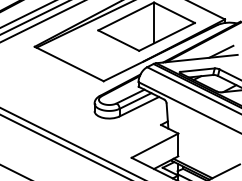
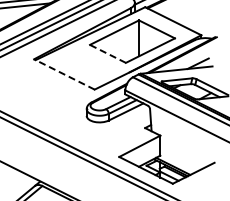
line: (118, 40) -> (107, 53), solid -> dashed
line: (69, 64) -> (64, 74), solid -> dashed

